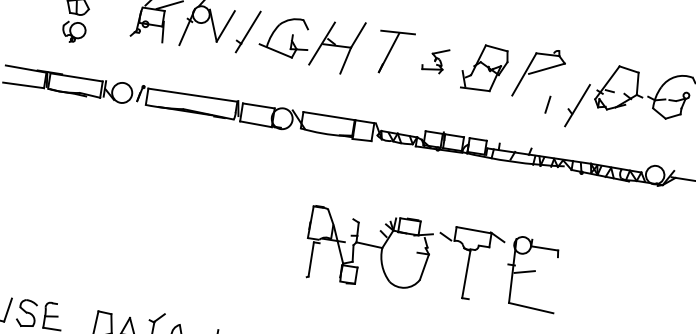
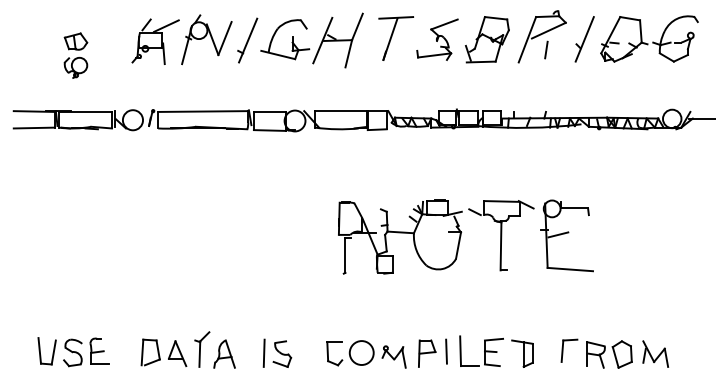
part: (435, 60) -> (437, 39), size x1.67
line: (548, 104) -> (546, 49), moved
part: (577, 105) -> (584, 39), moved

